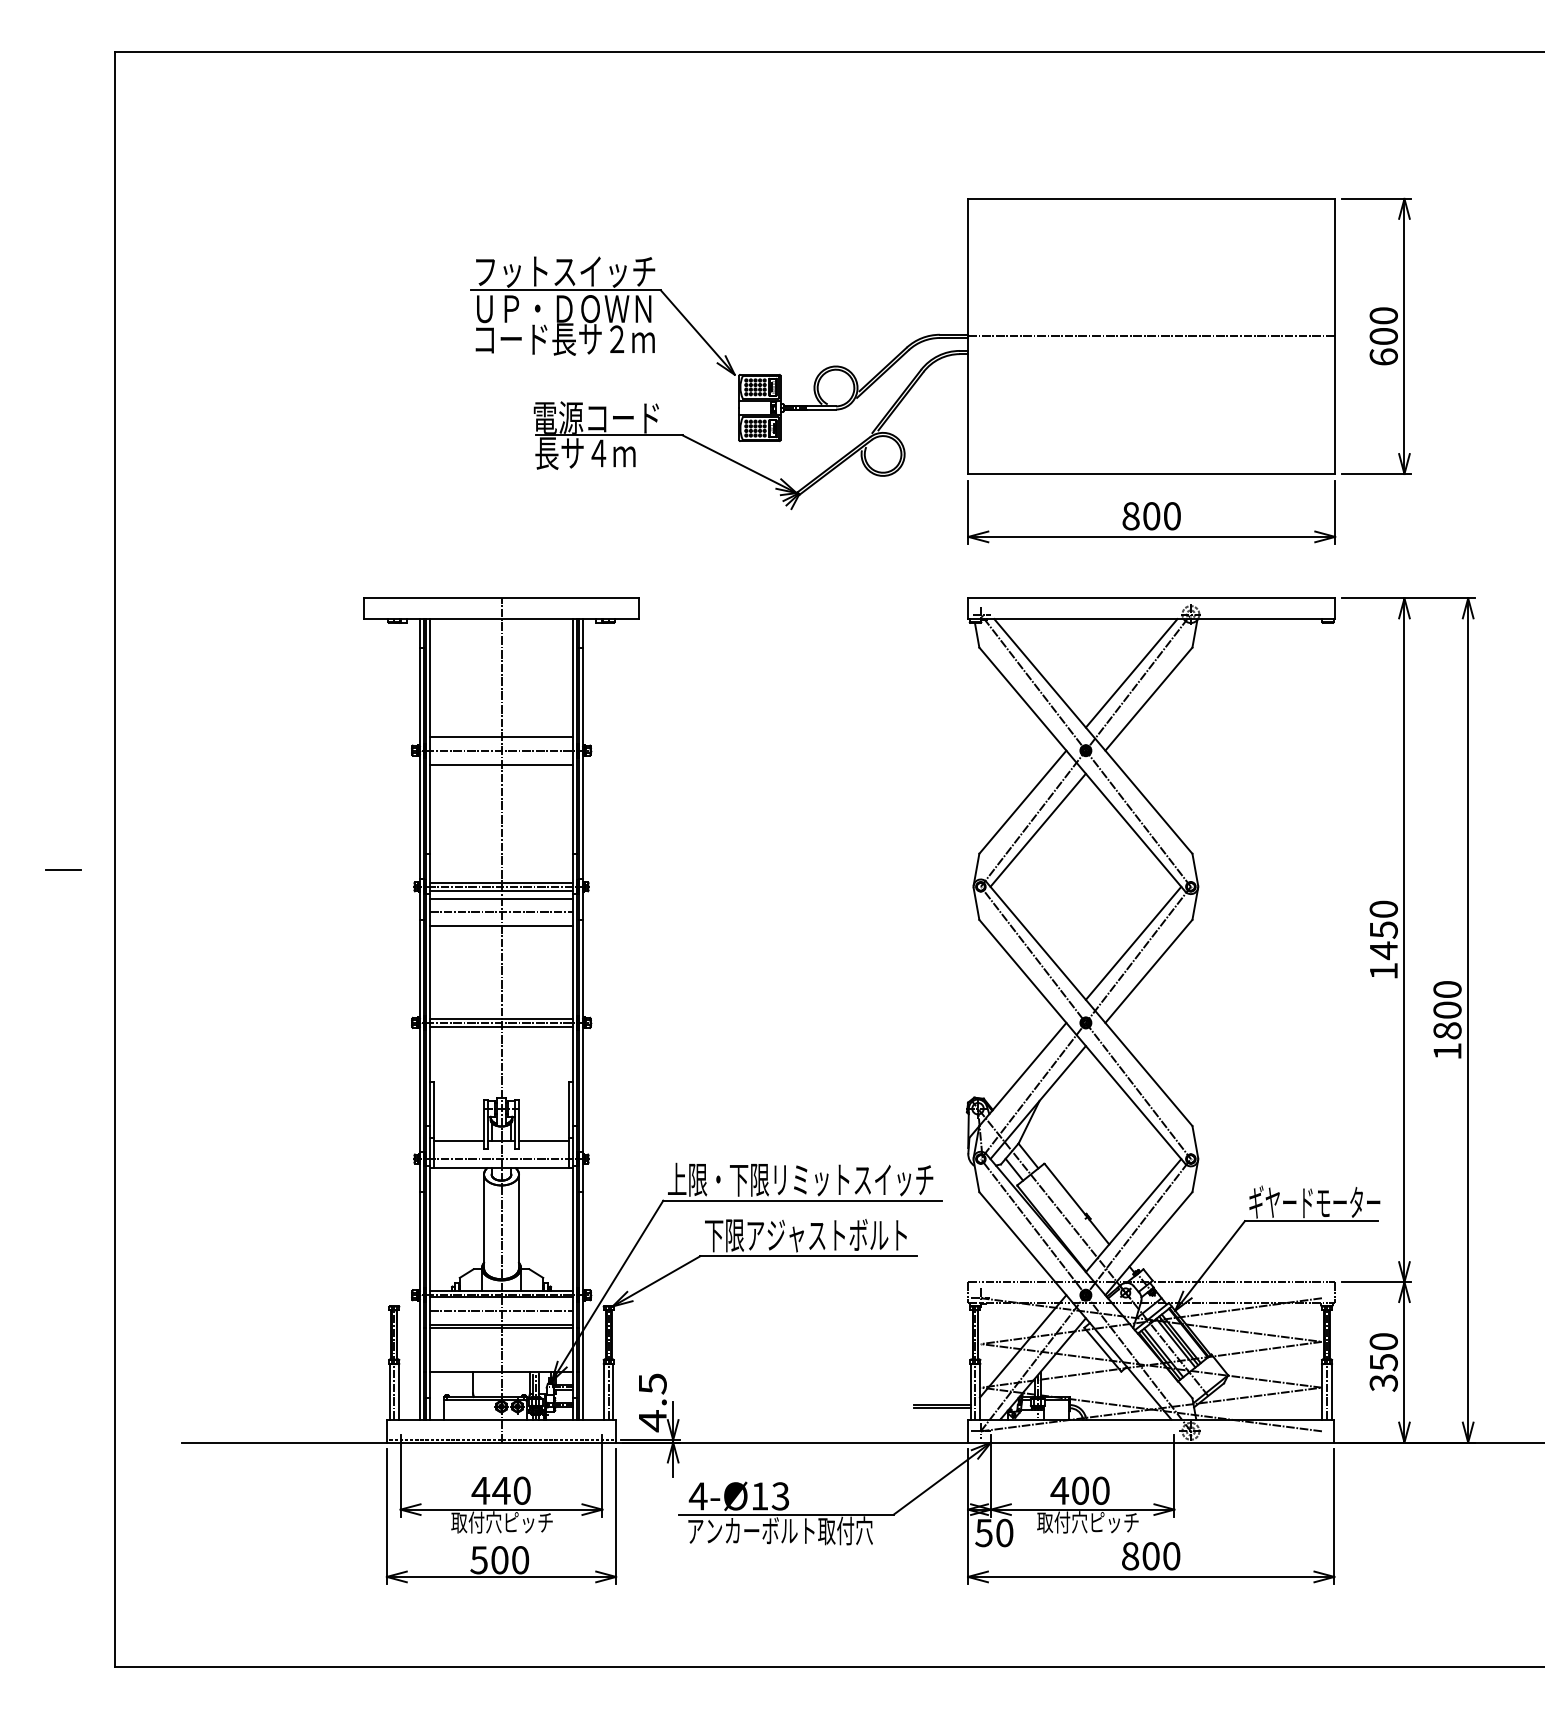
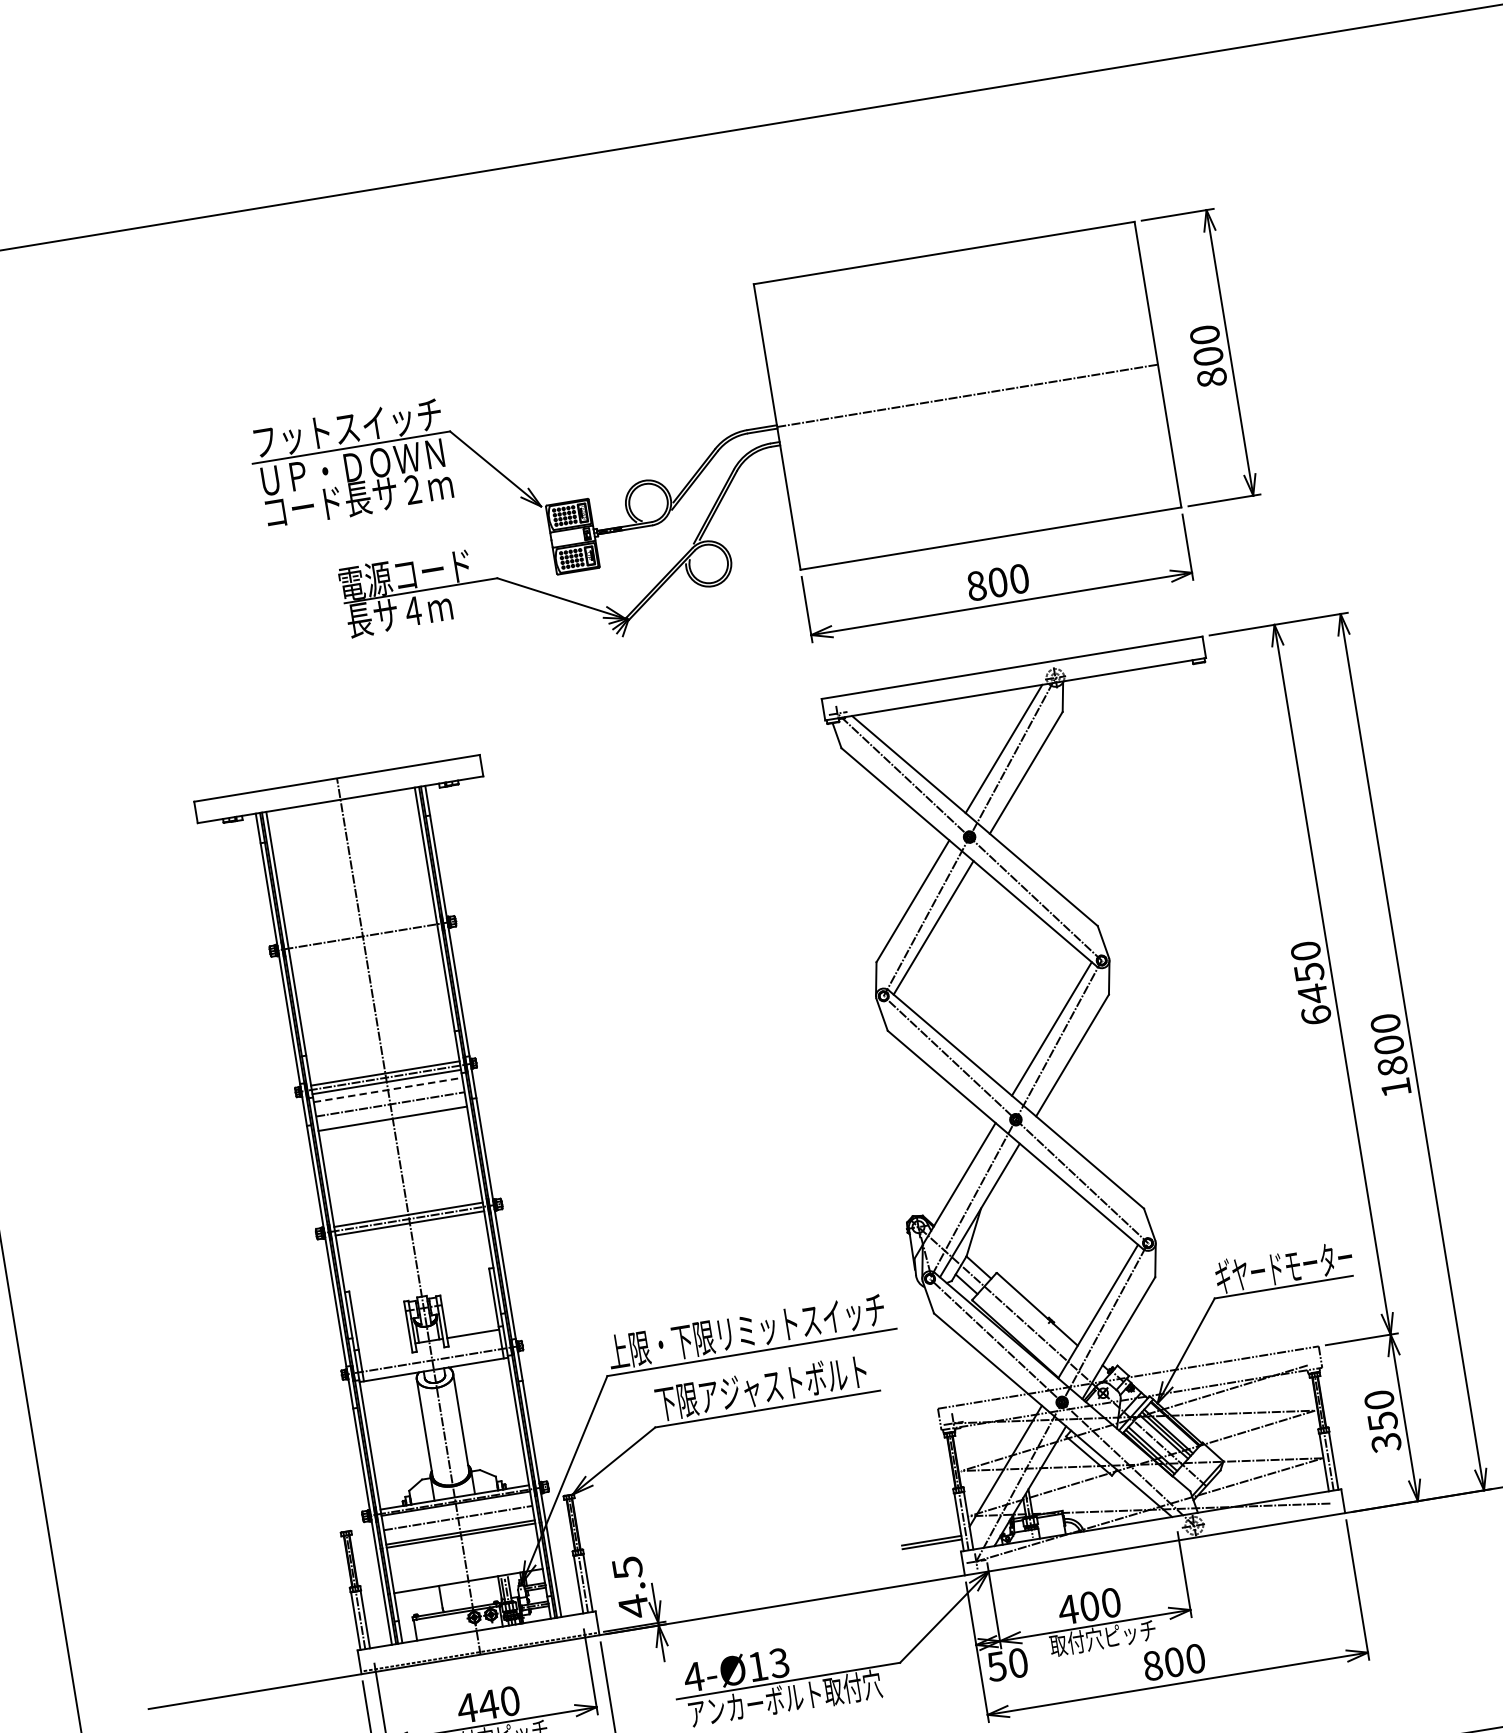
text: (1383, 356) -> (1211, 377), 600 -> 800
line: (501, 736) -> (360, 921), removed
line: (501, 764) -> (365, 950), removed
line: (501, 898) -> (388, 1089), solid -> dashed
text: (1383, 970) -> (1315, 1014), 1450 -> 6450
line: (459, 1140) -> (385, 1348), removed

